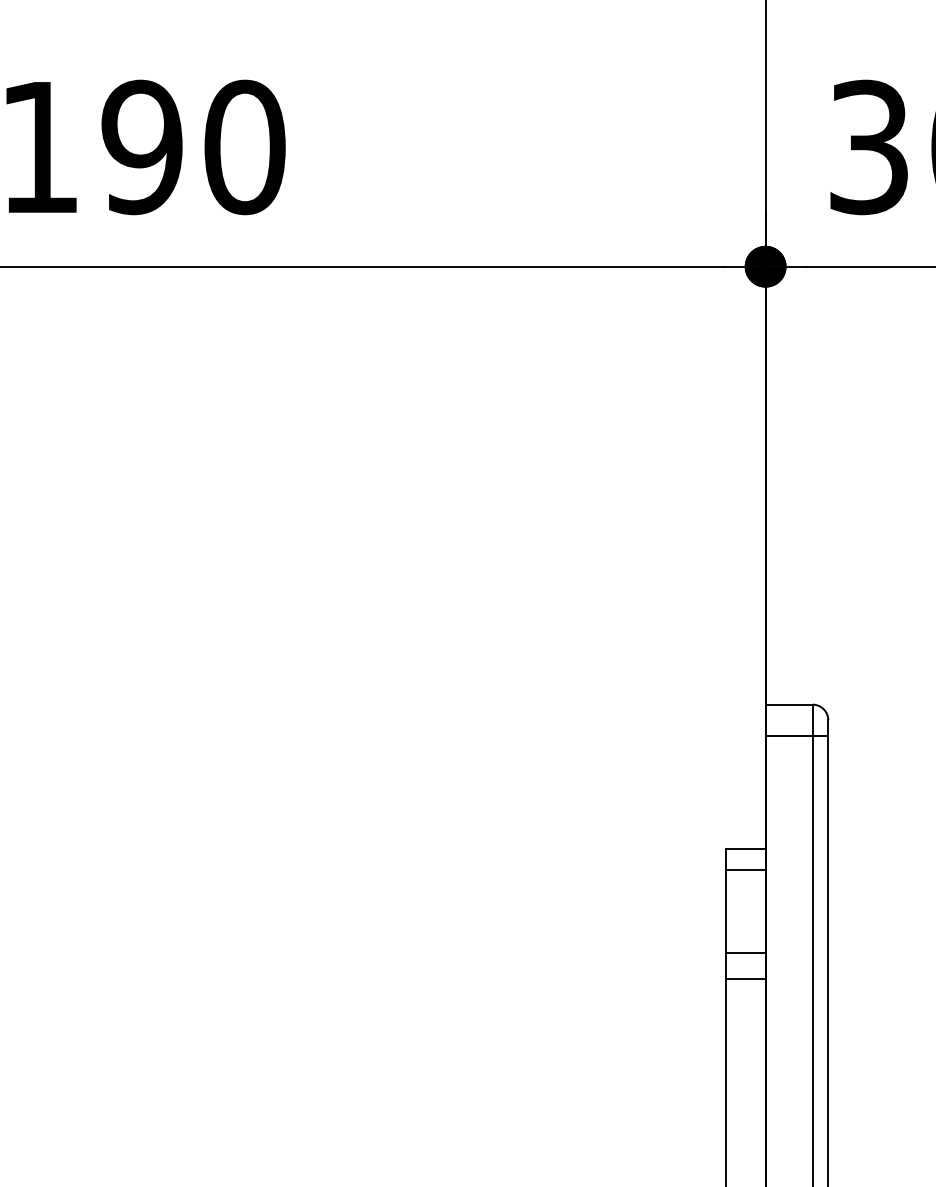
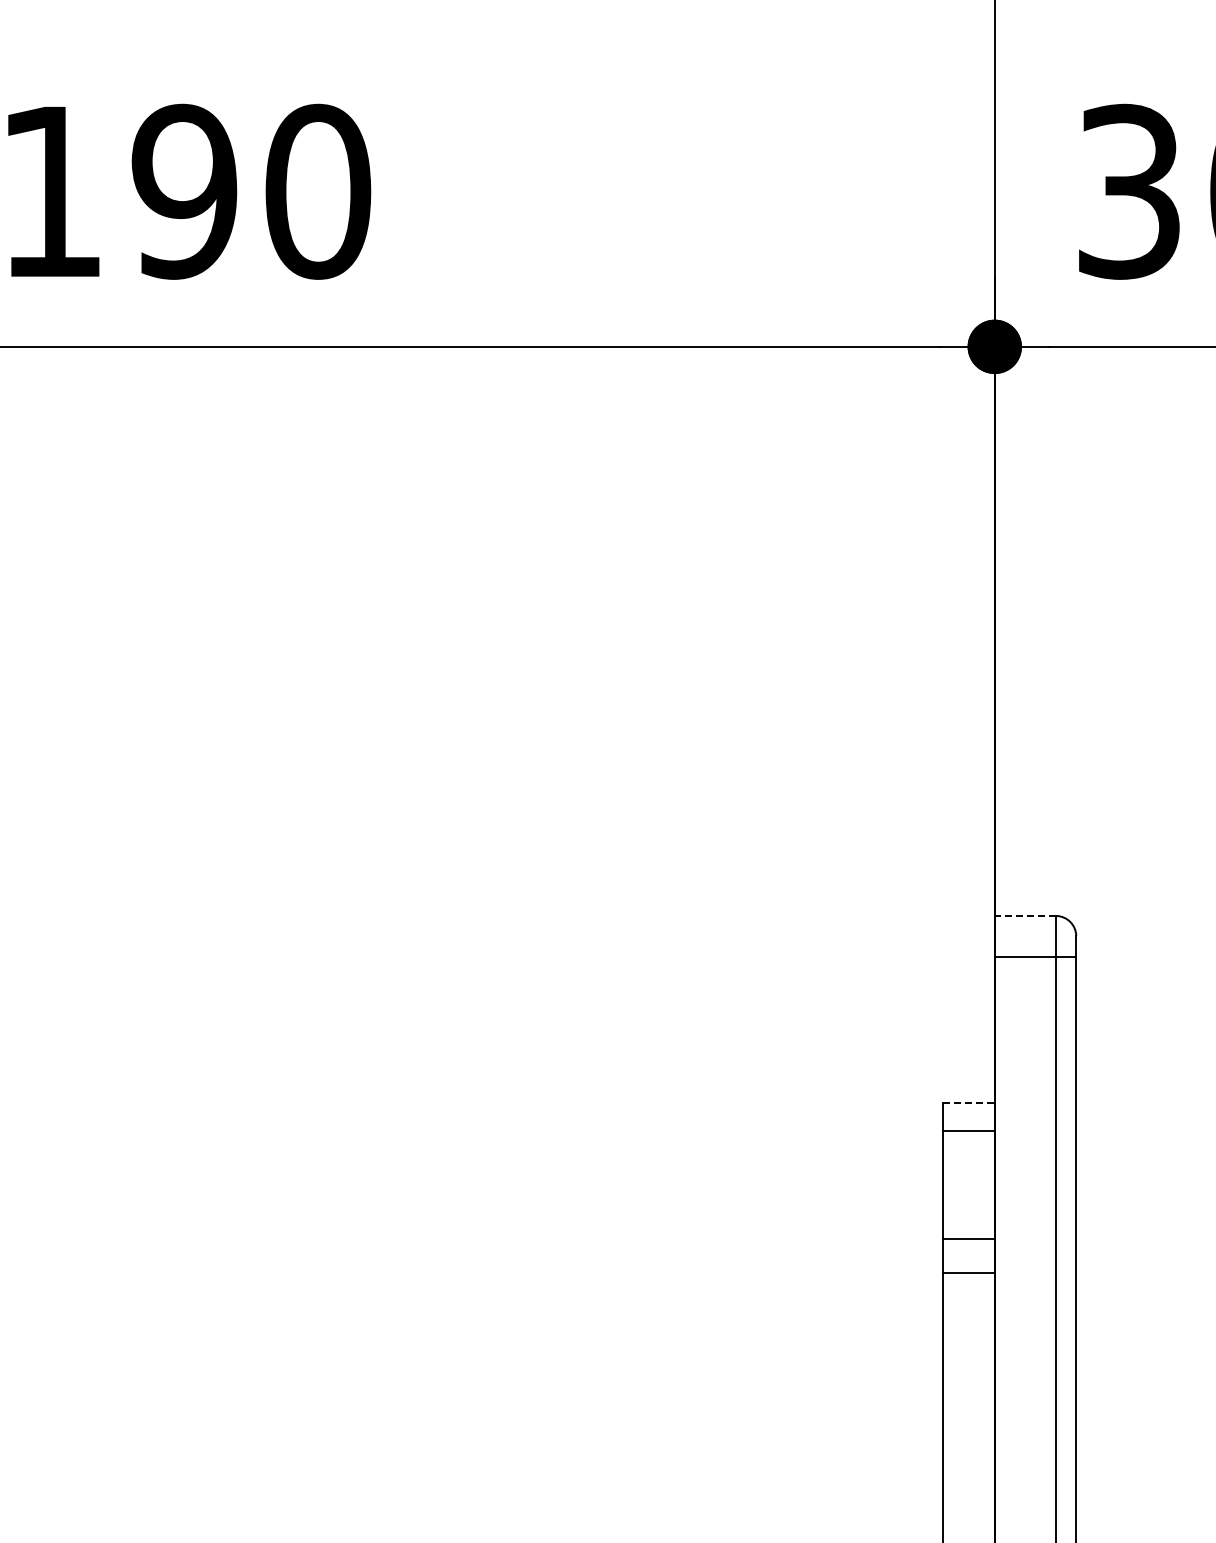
line: (789, 704) -> (1025, 915), solid -> dashed
line: (745, 848) -> (968, 1103), solid -> dashed

